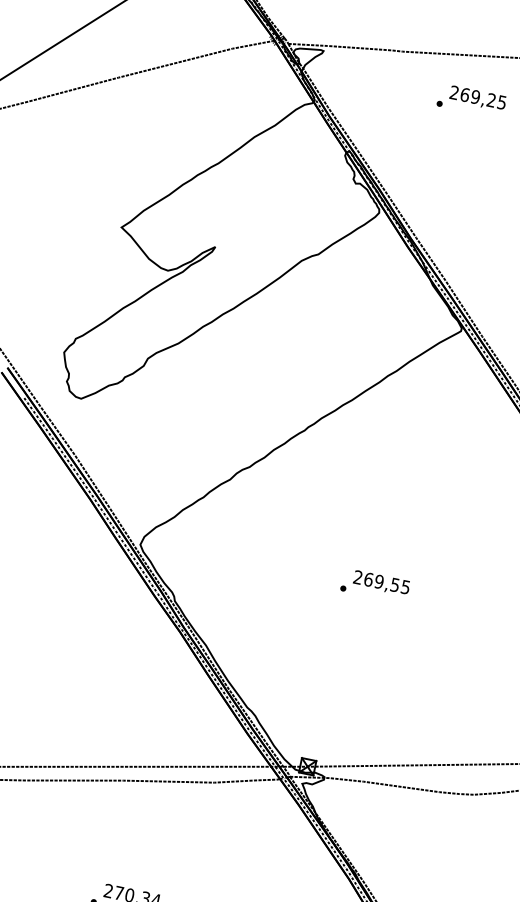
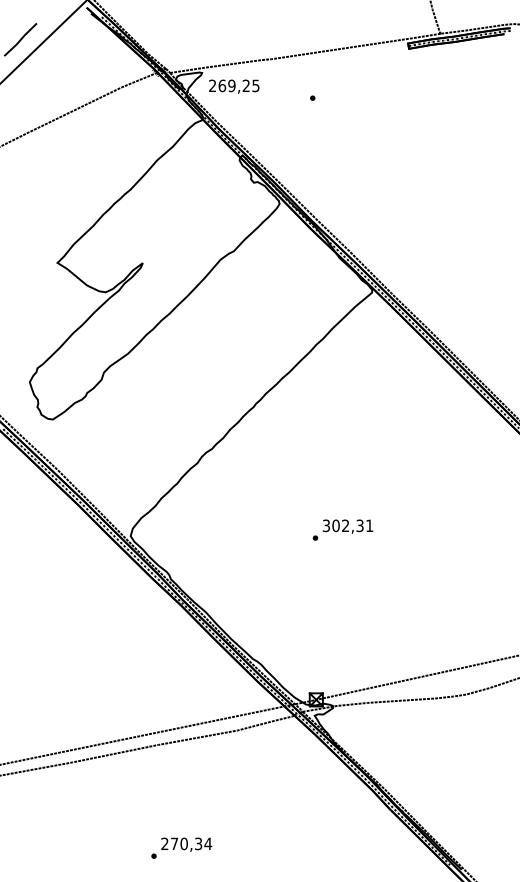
text: (478, 98) -> (234, 86), moved
text: (381, 581) -> (347, 525), 269,55 -> 302,31

